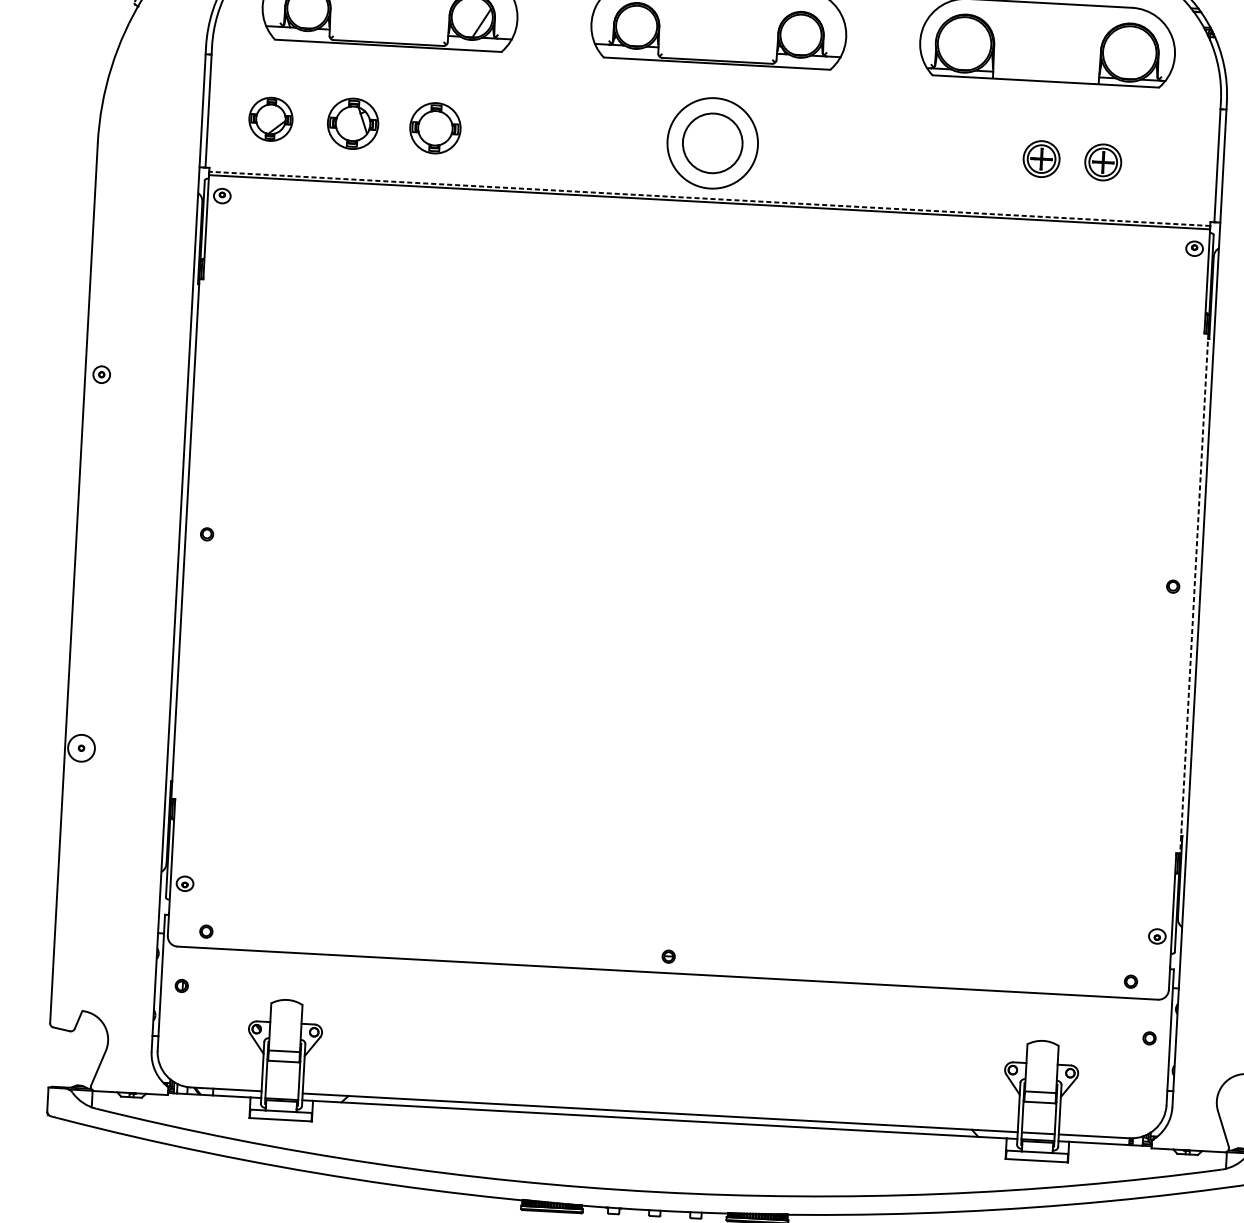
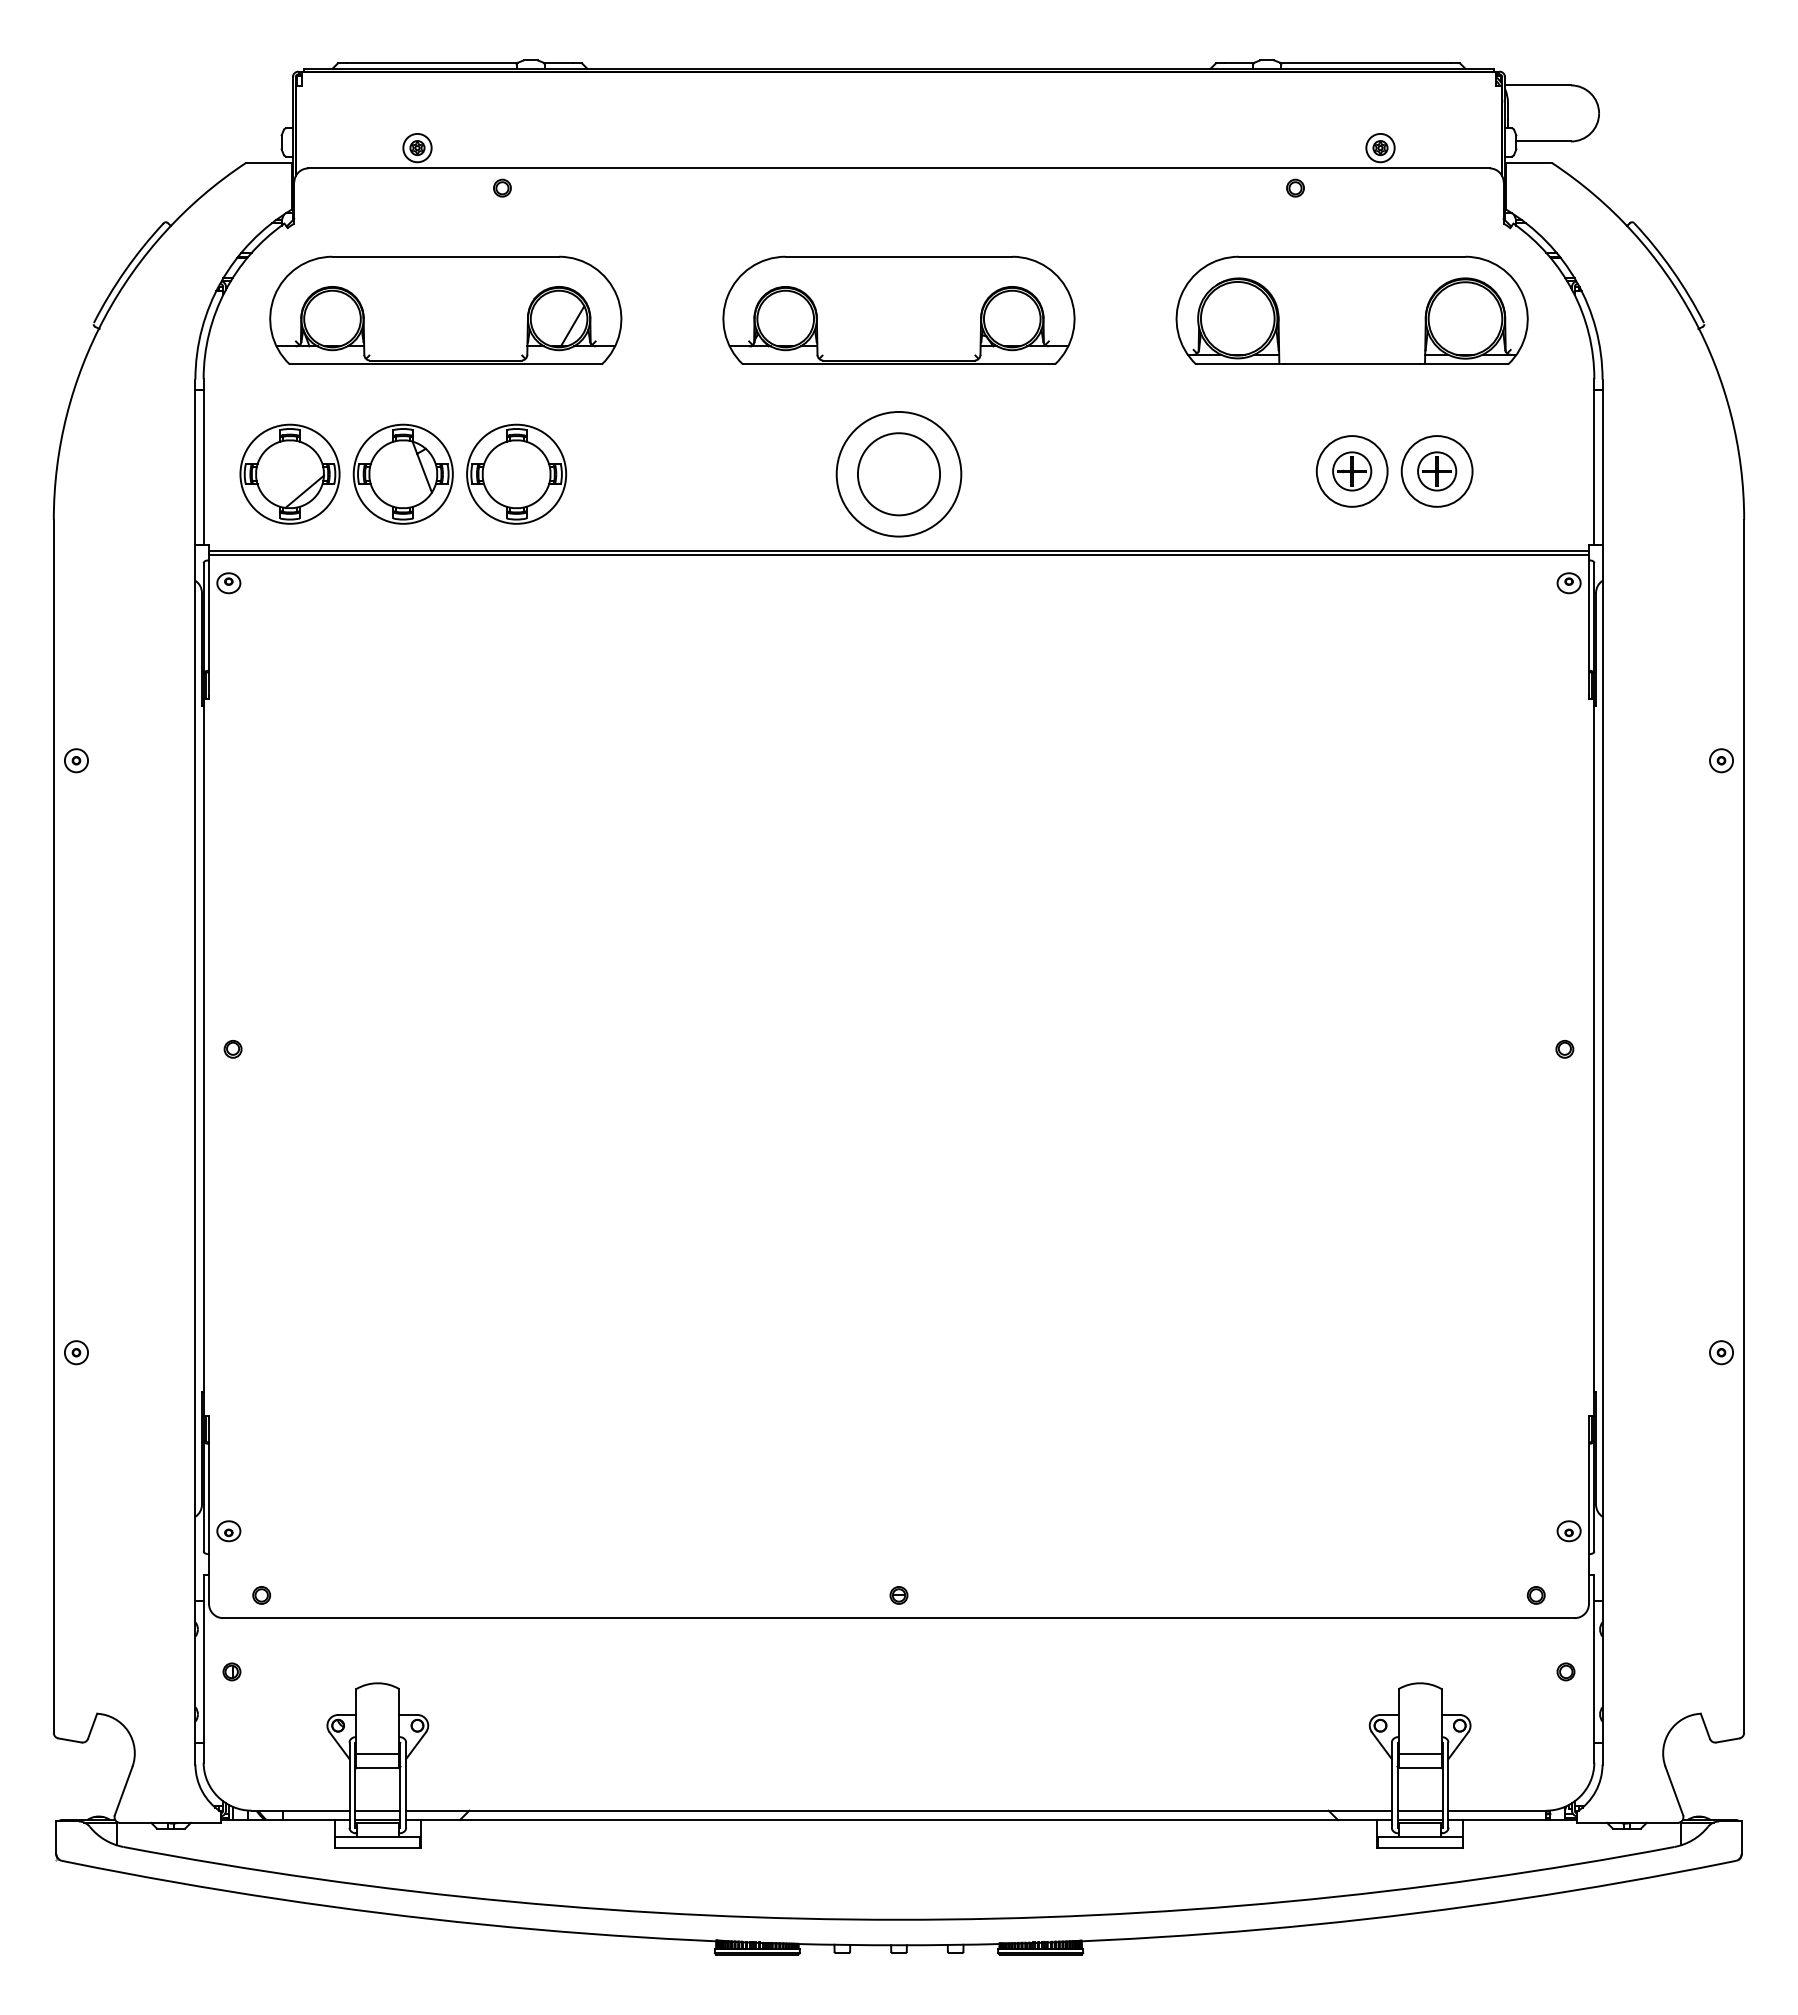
part: (270, 118) -> (289, 473), size x1.67
part: (352, 123) -> (402, 473), size x1.43
part: (435, 127) -> (516, 473), size x1.43
circle: (1041, 159) -> (1351, 471), size x1.43
circle: (1102, 162) -> (1436, 471), size x1.43
line: (710, 198) -> (899, 550), dashed -> solid
part: (101, 374) -> (76, 760), moved
line: (1194, 593) -> (1594, 1057), dashed -> solid
circle: (81, 748) -> (76, 1352), size x0.62
line: (281, 1092) -> (377, 1810), added

